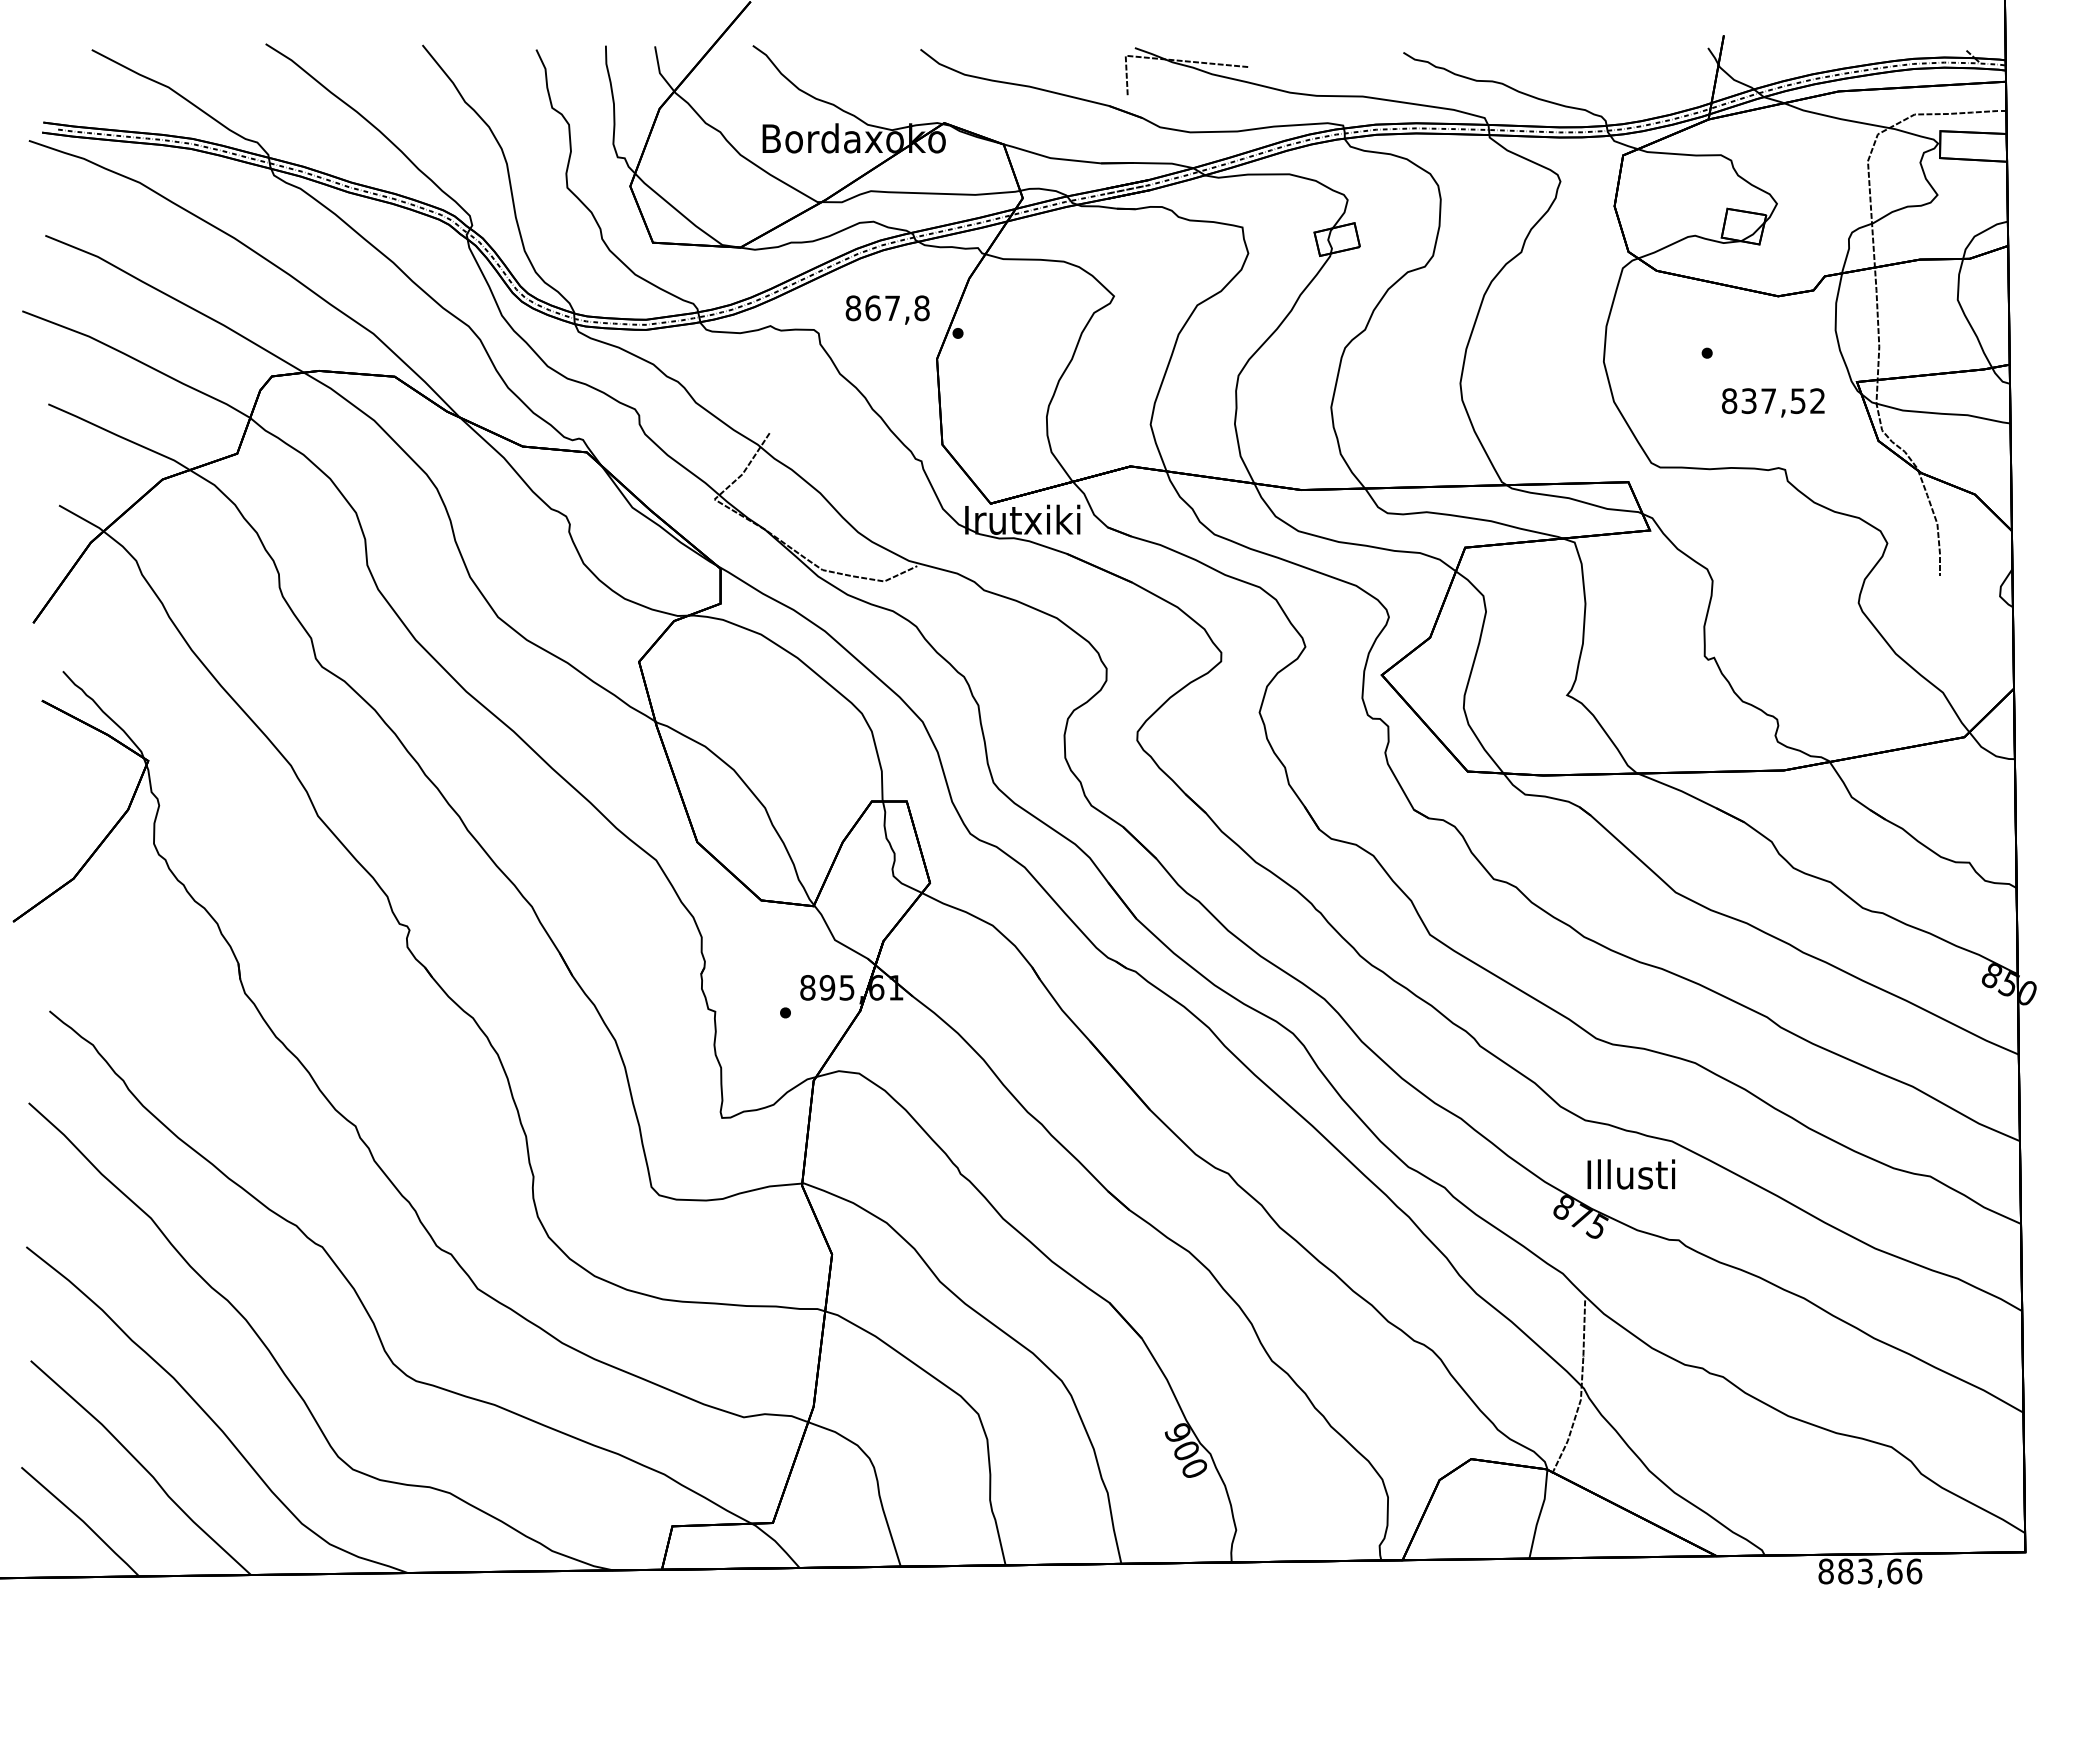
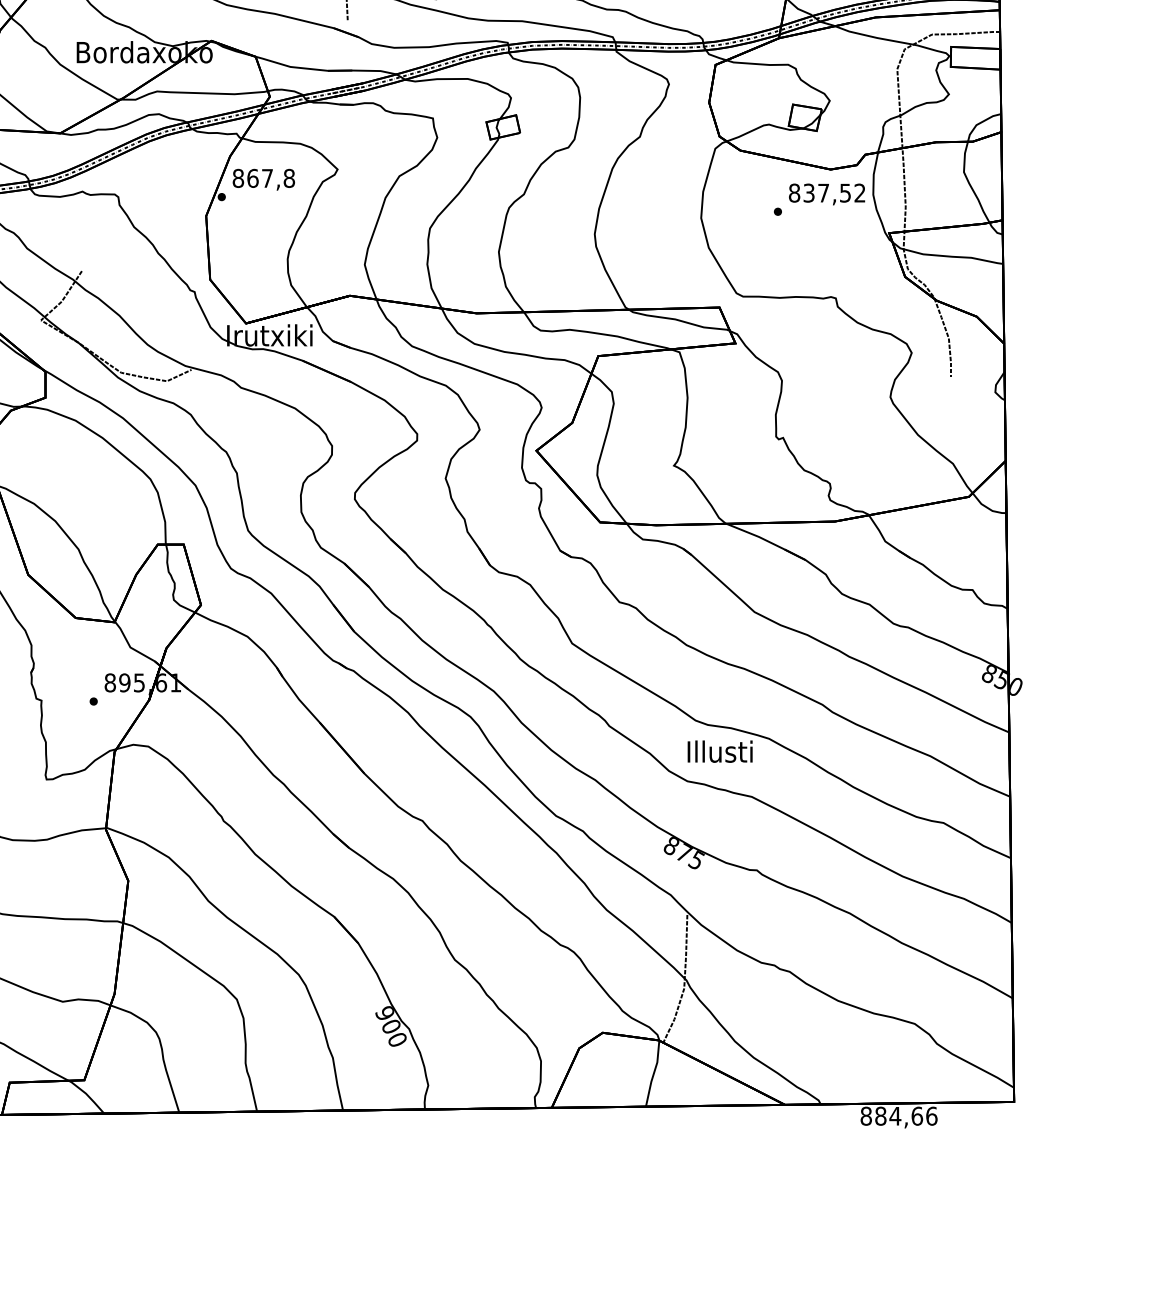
text: (887, 309) -> (263, 179), moved
text: (1773, 402) -> (827, 194), moved
text: (1631, 1174) -> (720, 751), moved
text: (1865, 1571) -> (895, 1116), 883,66 -> 884,66

